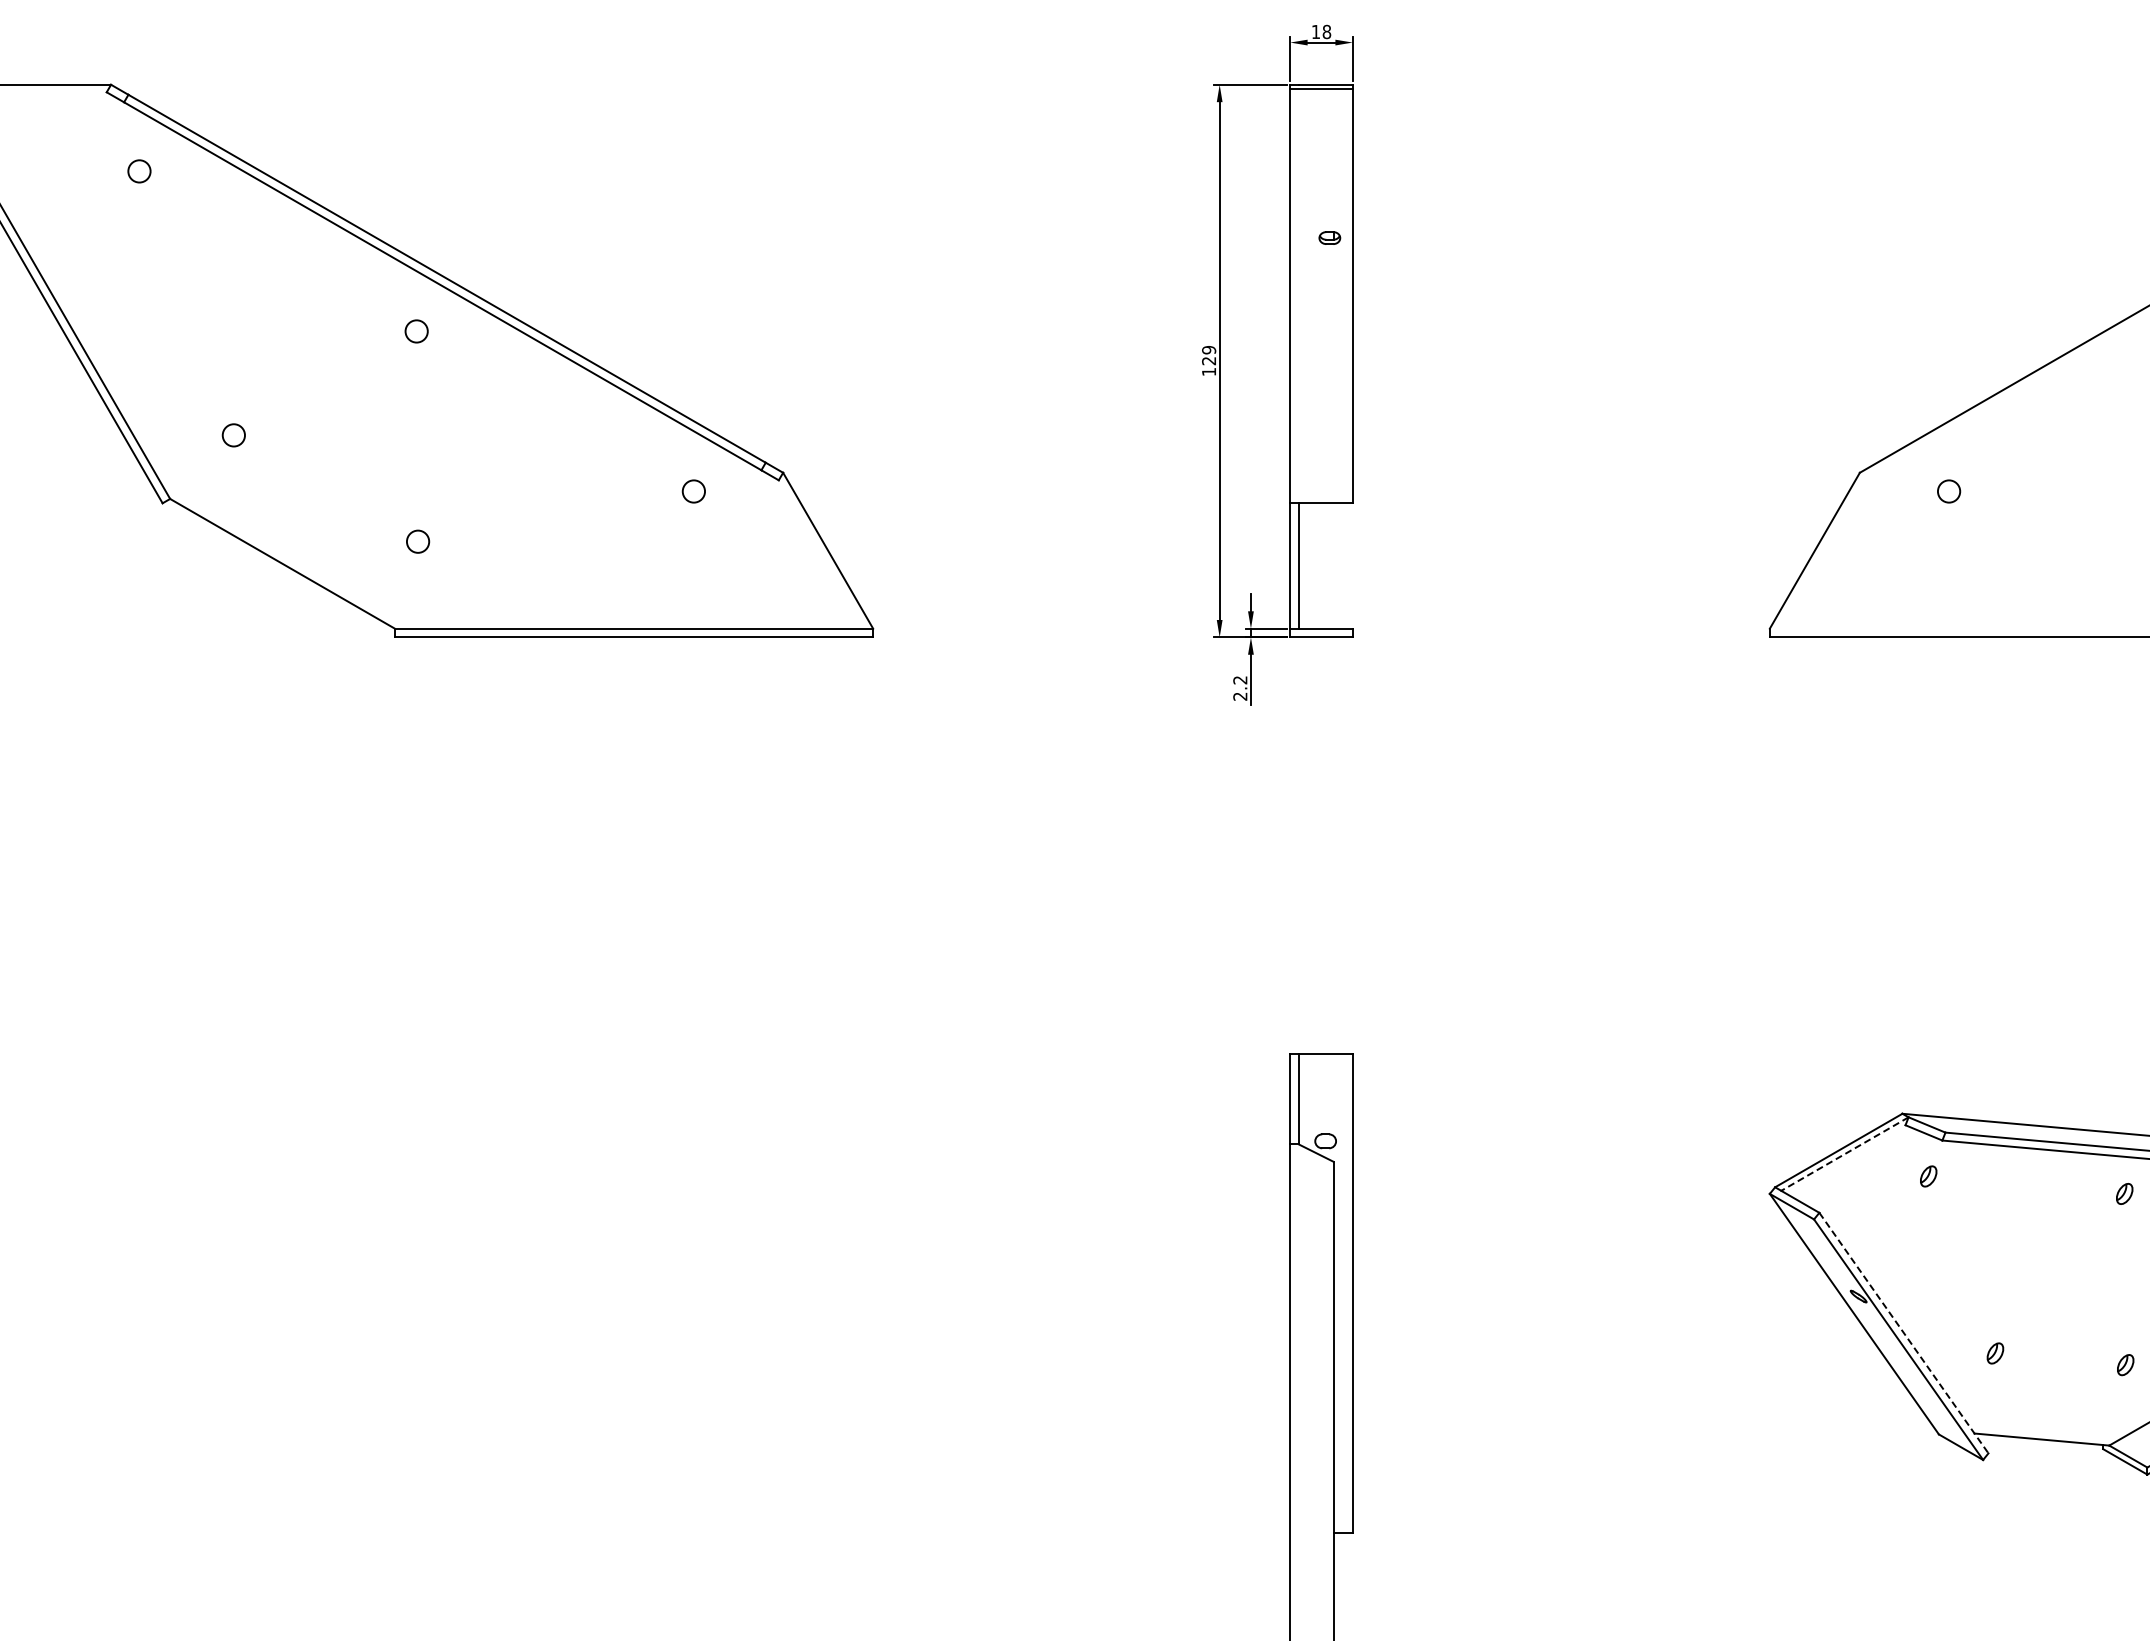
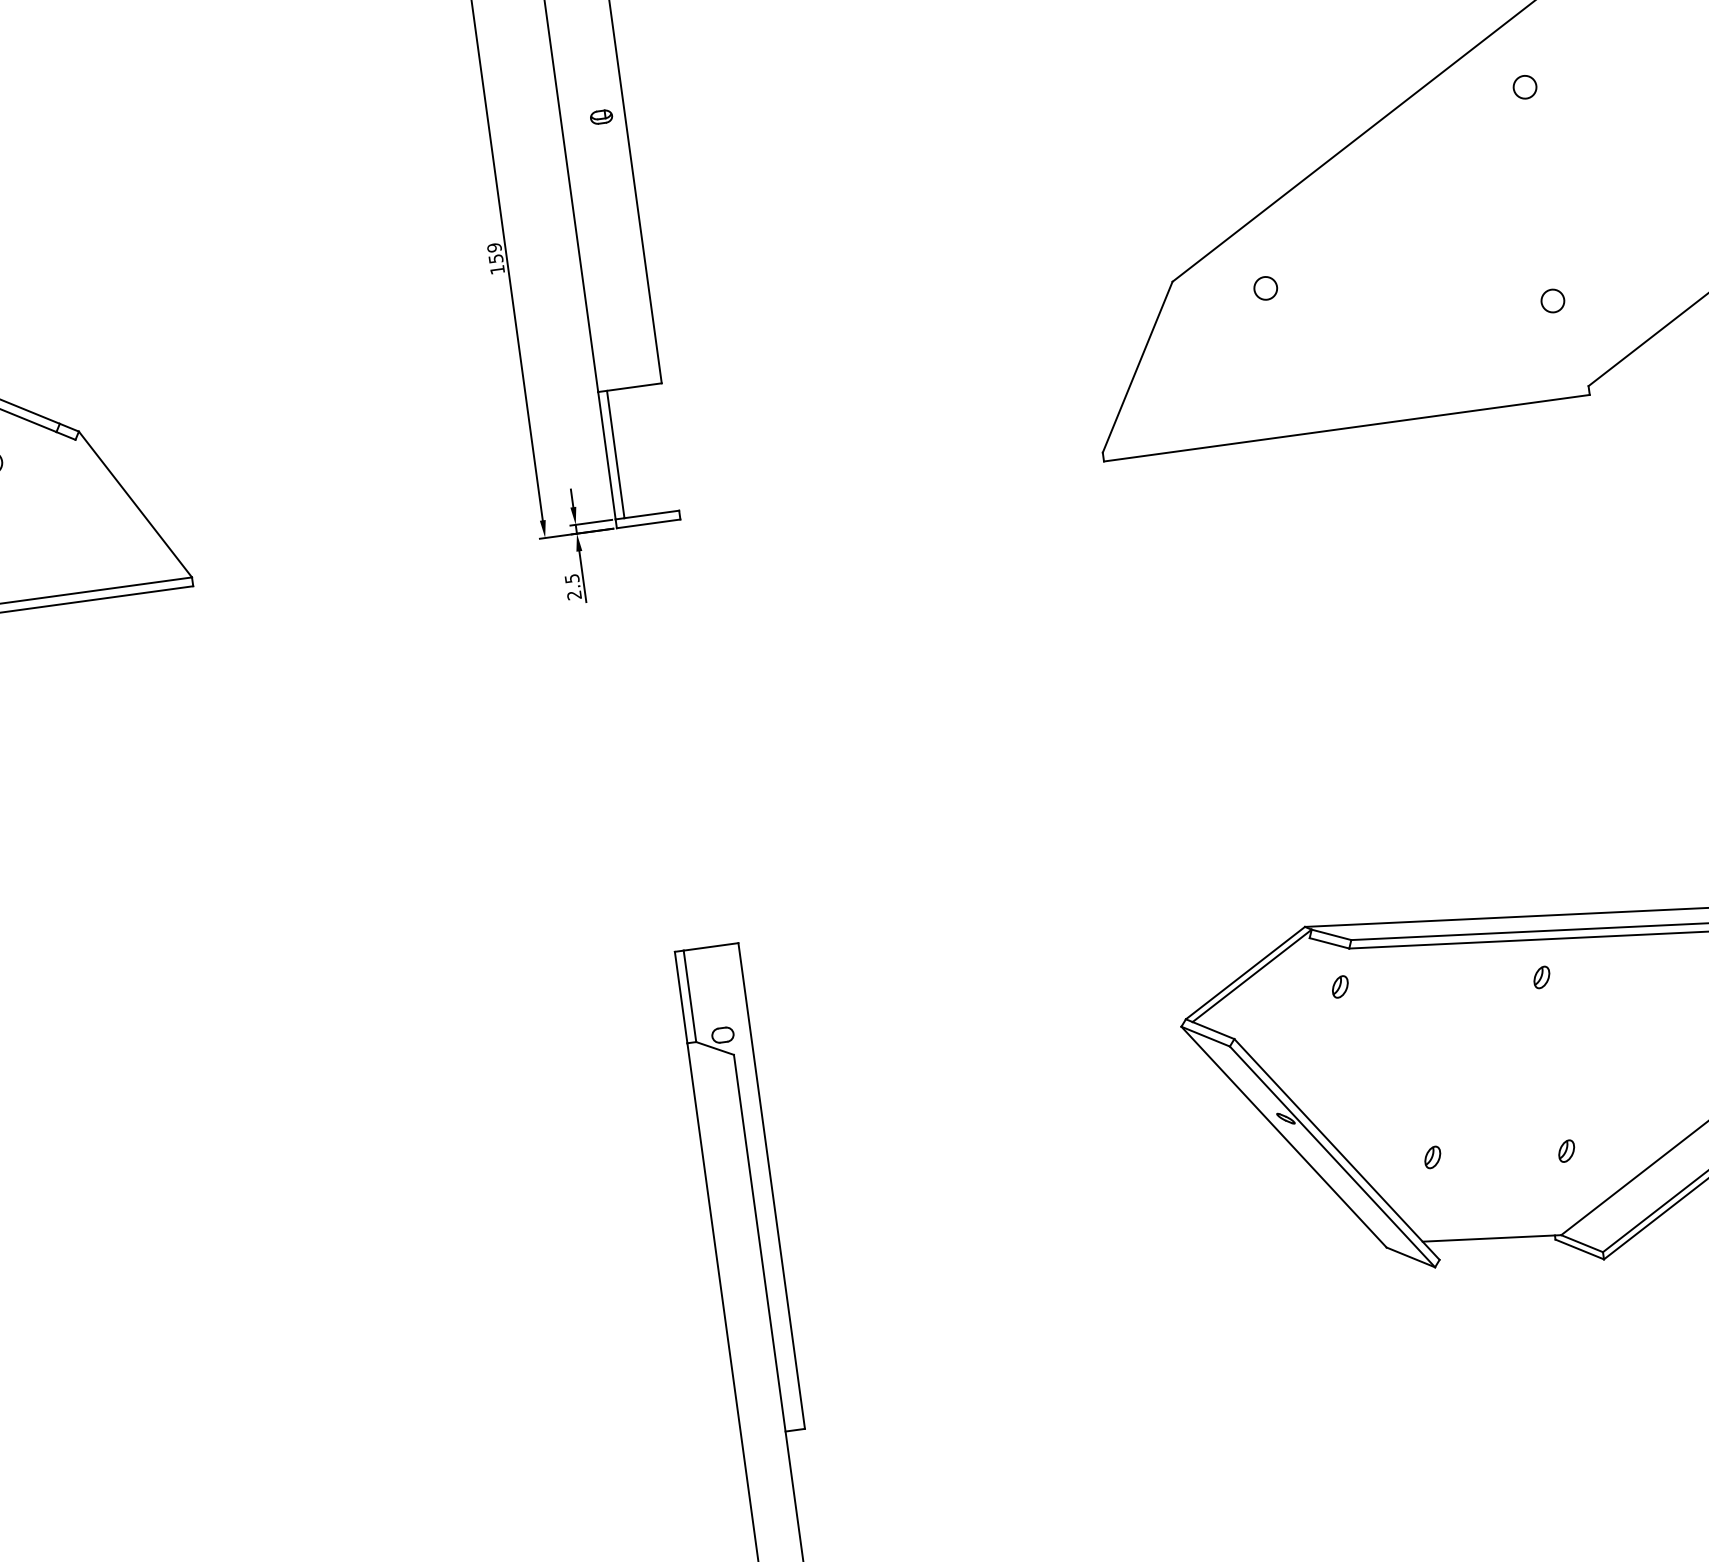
text: (1209, 361) -> (496, 259), 129 -> 159
text: (1240, 680) -> (572, 578), 2.2 -> 2.5
line: (1844, 1154) -> (1251, 976), dashed -> solid
line: (1904, 1333) -> (1337, 1149), dashed -> solid

